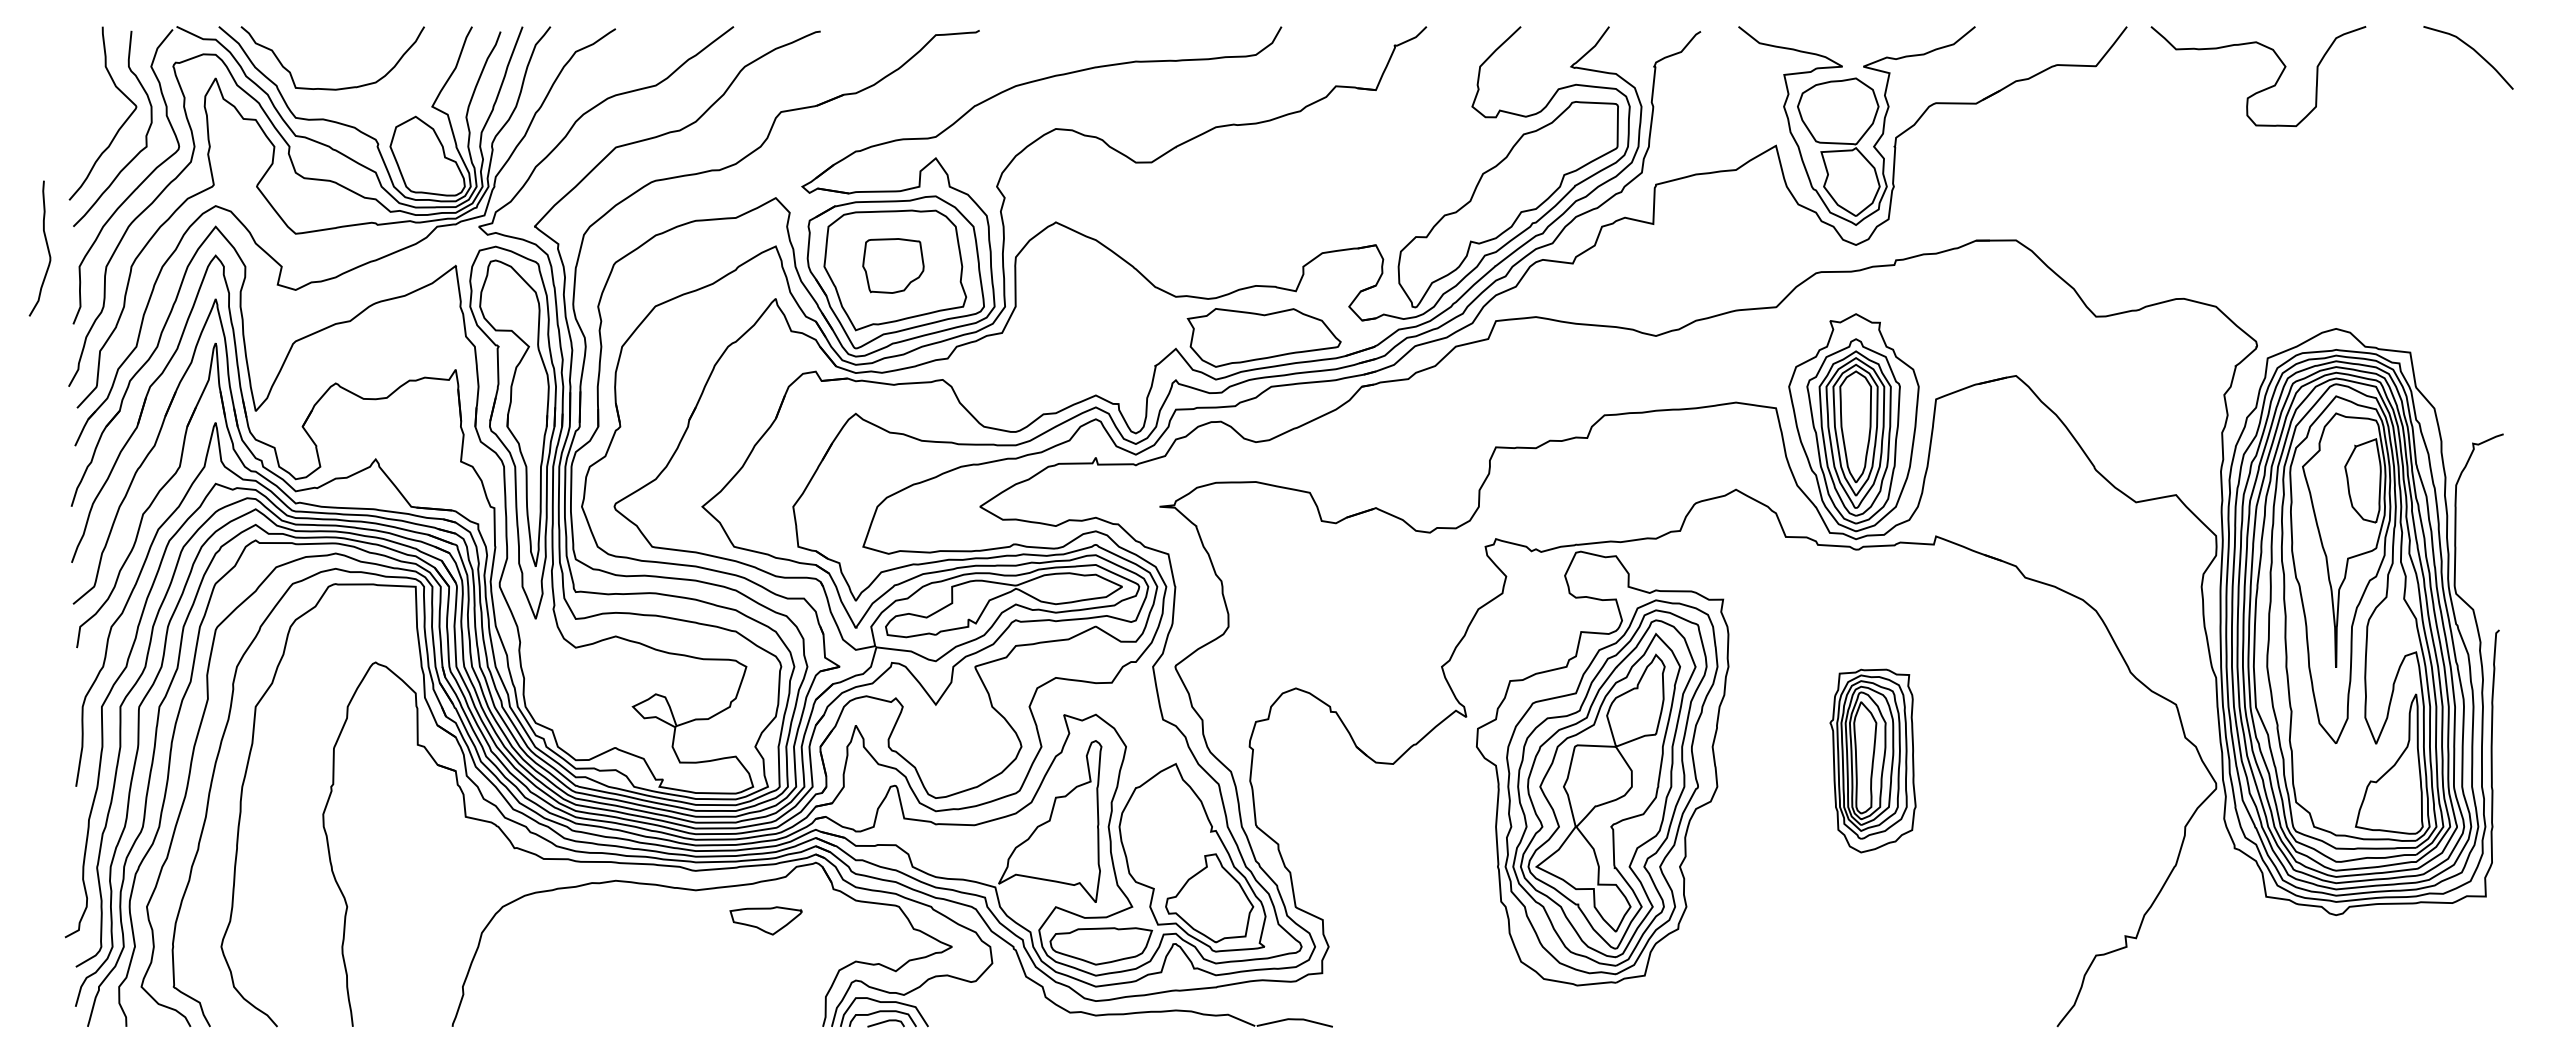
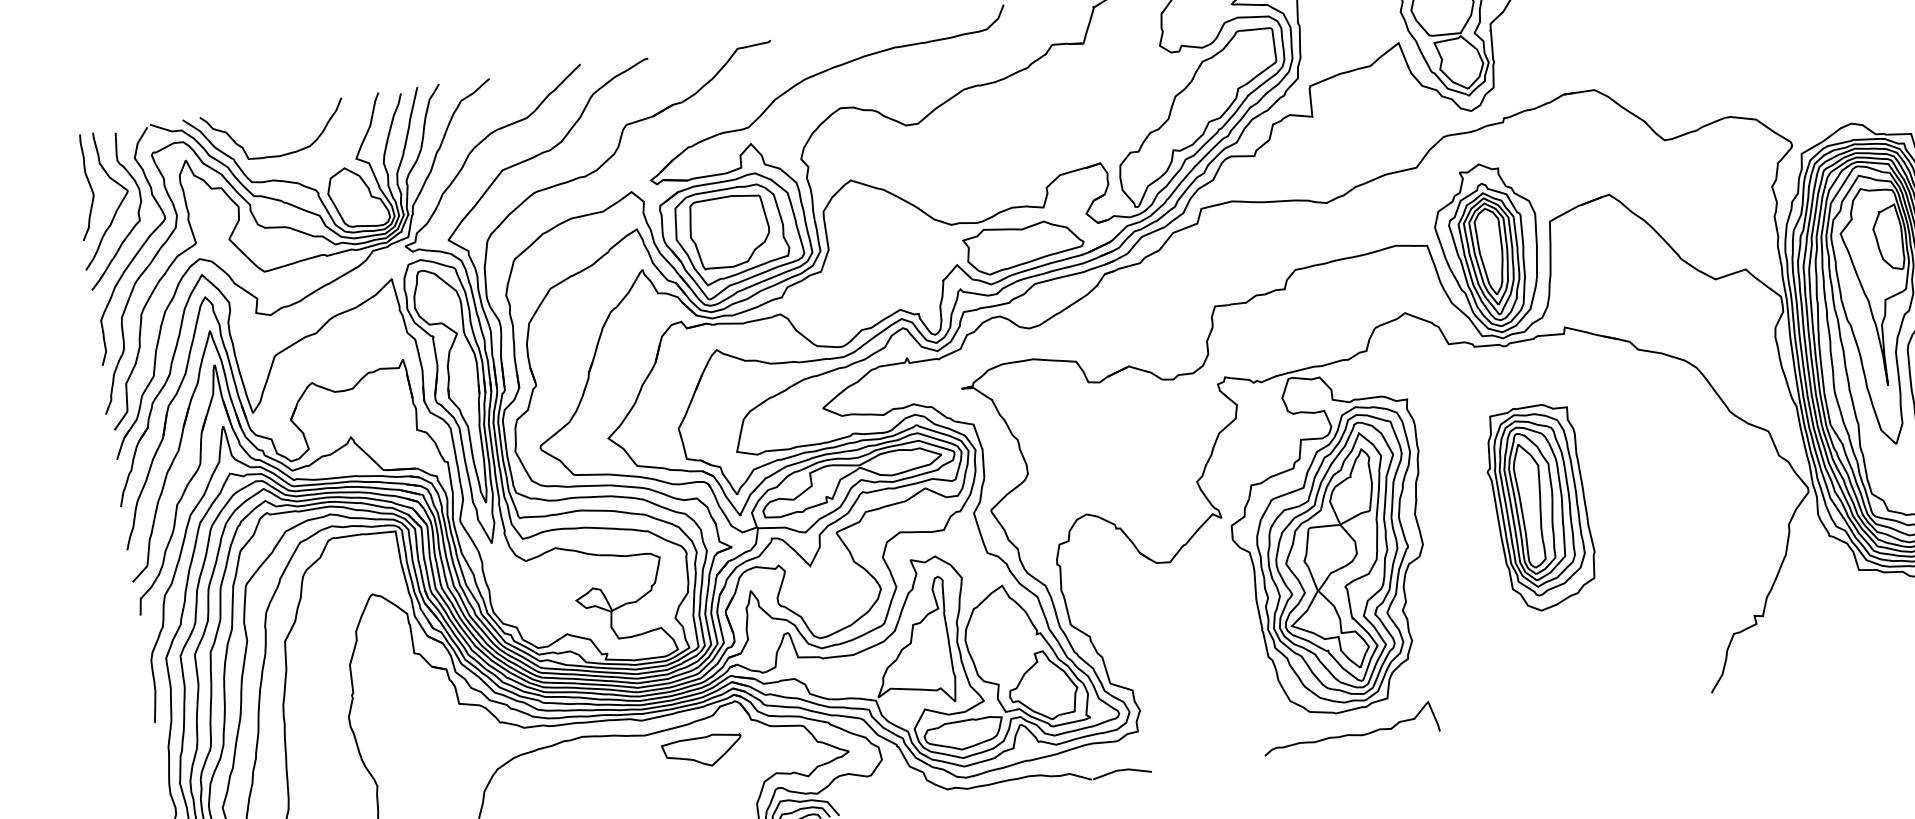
curve: (46, 246) -> (89, 185), moved
part: (893, 265) -> (729, 231), size x1.67
part: (1872, 760) -> (1539, 507), size x1.43
part: (765, 920) -> (702, 751), size x1.43
curve: (1592, 1014) -> (1351, 734), added

